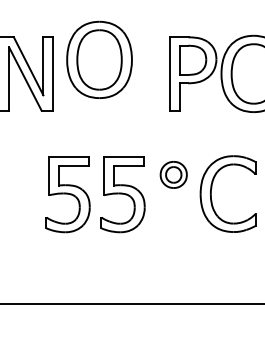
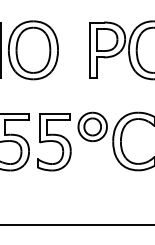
part: (99, 59) -> (33, 49), moved
part: (173, 174) -> (92, 126), size x1.43

